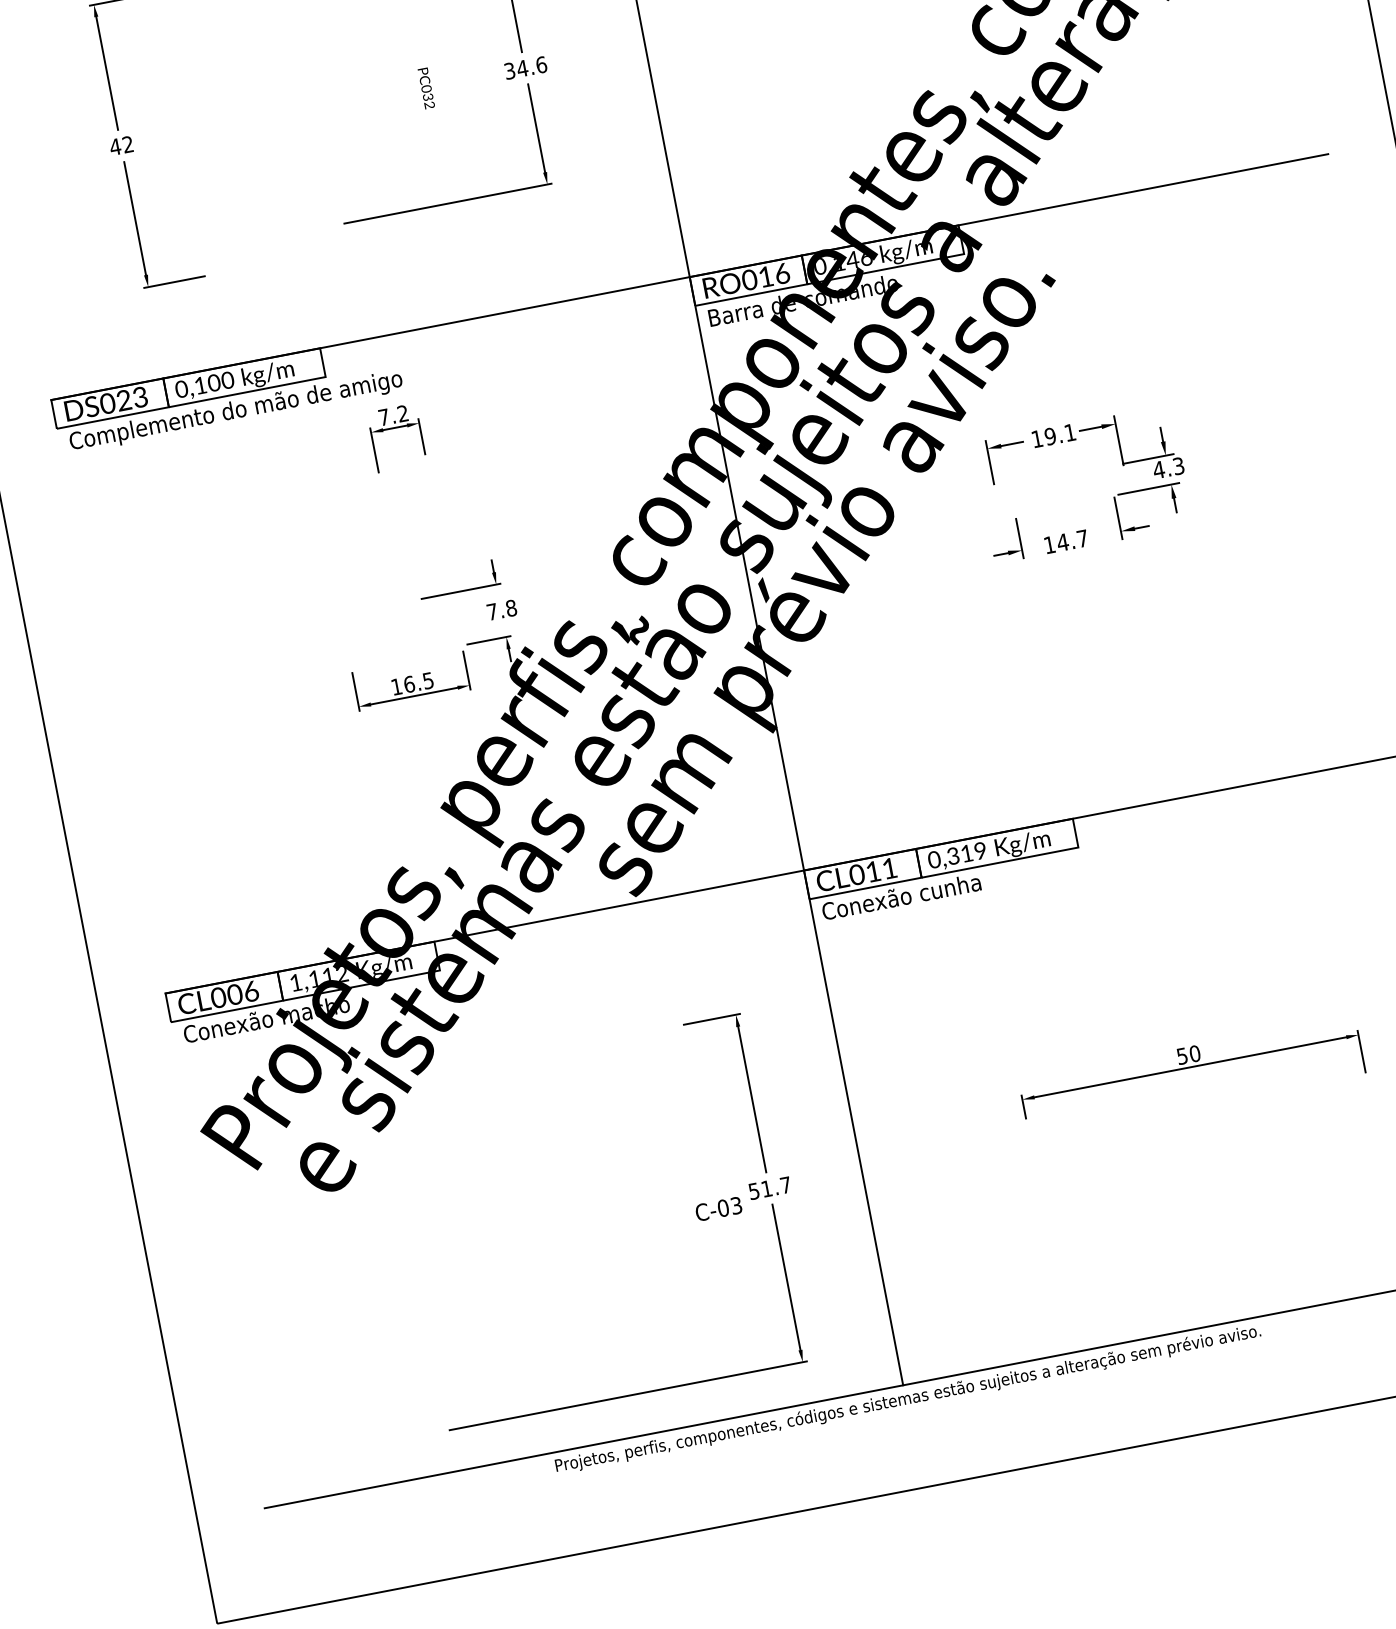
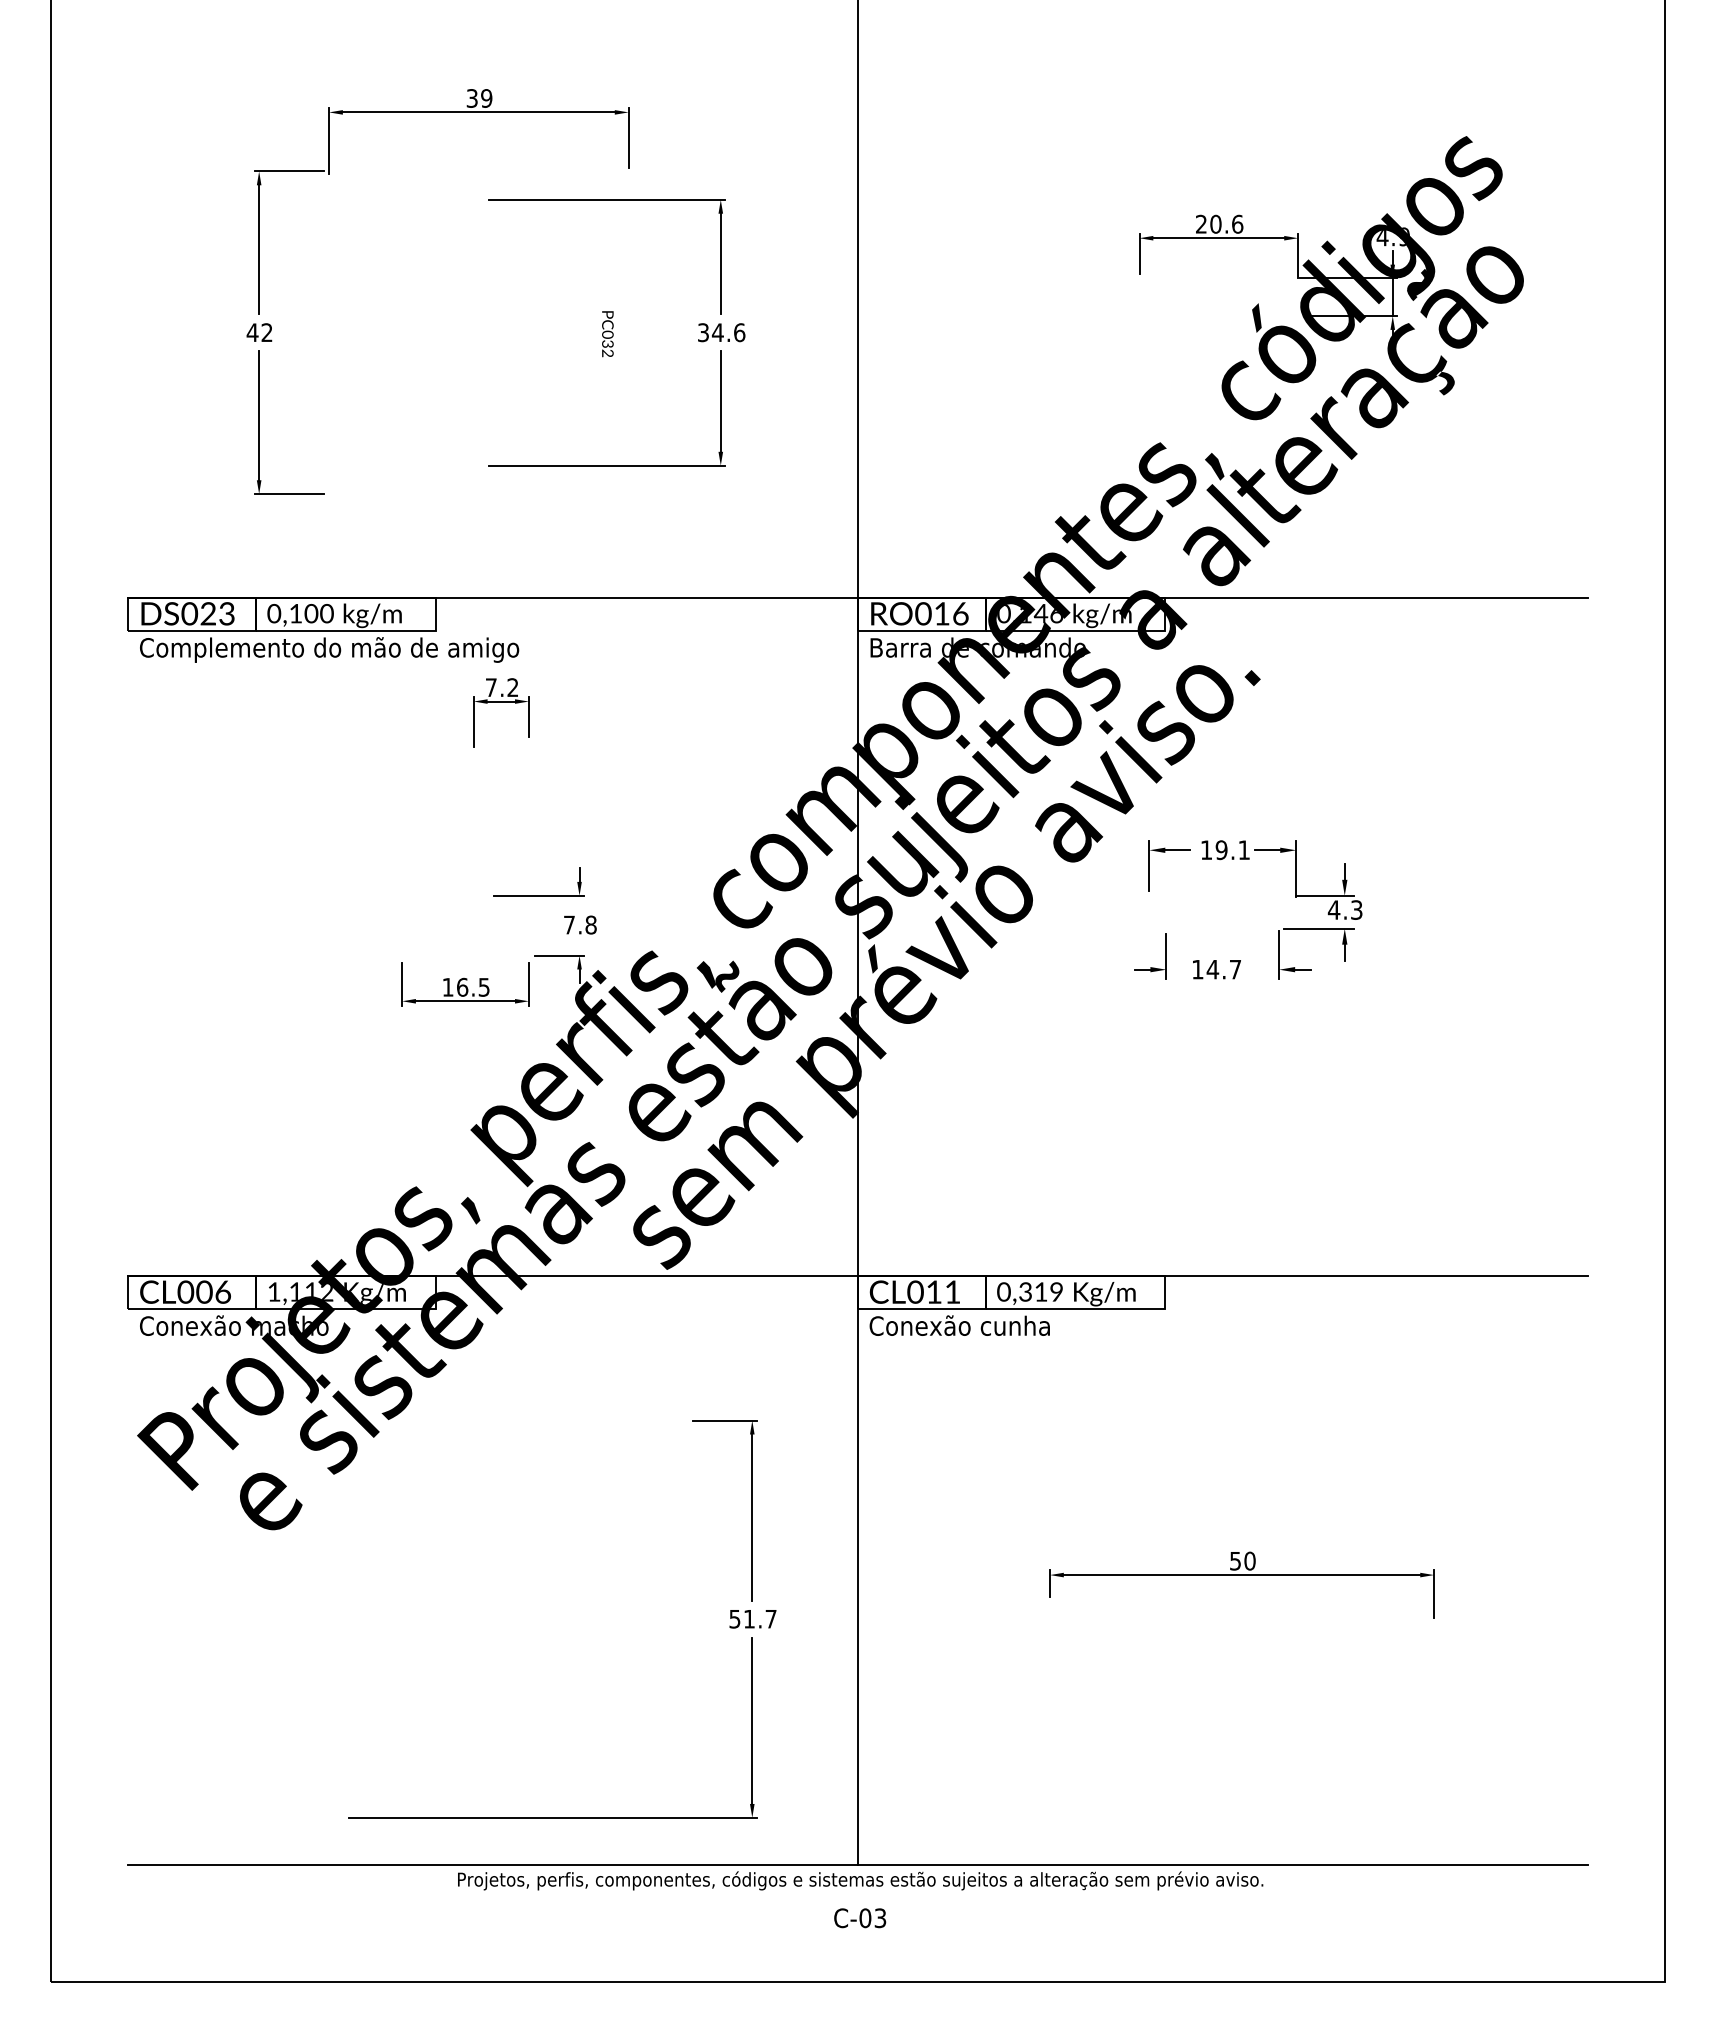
text: (719, 1209) -> (860, 1918), moved

